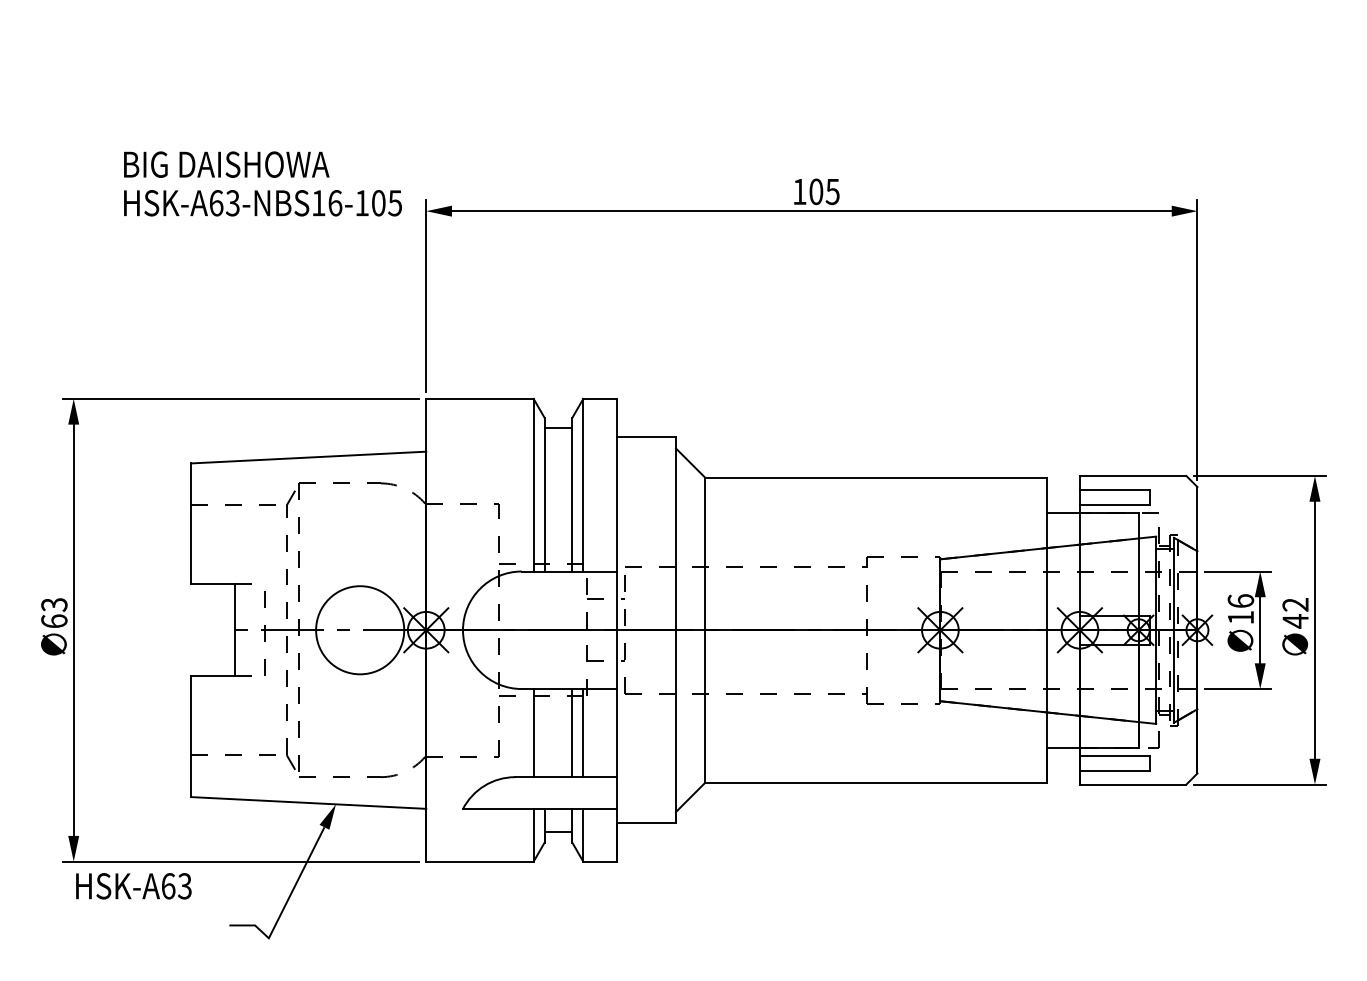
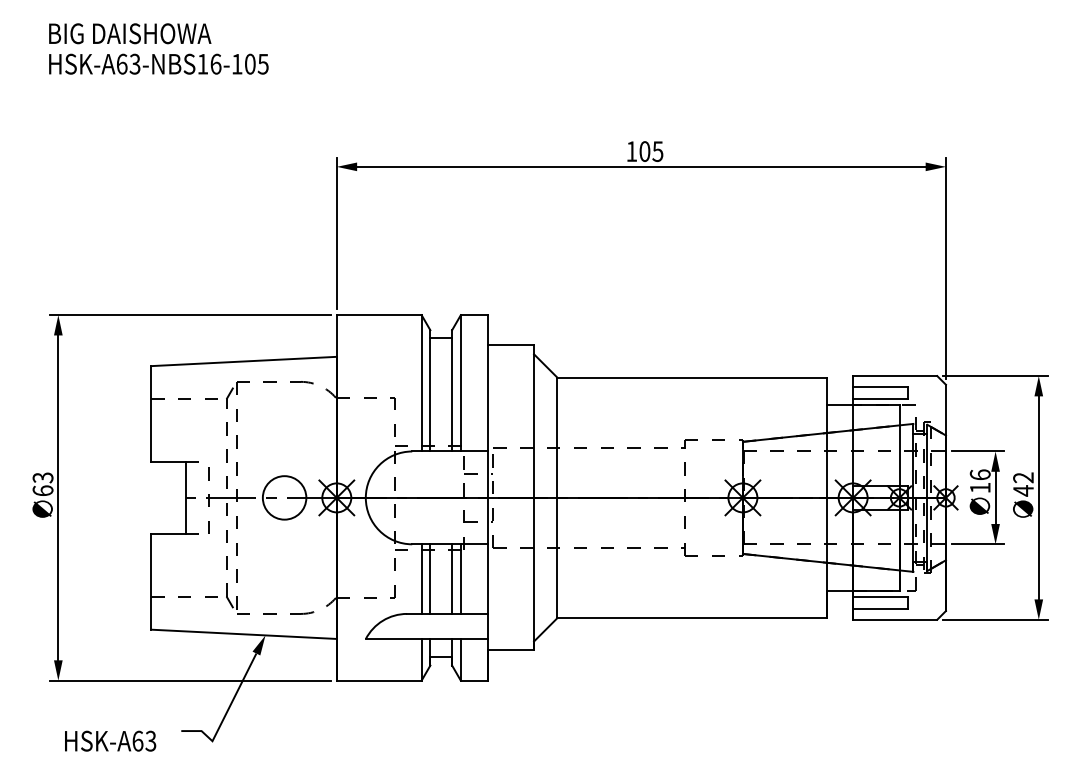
text: (262, 183) -> (158, 48), moved
circle: (359, 629) -> (284, 497), size x0.62
line: (544, 733) -> (430, 579), added
text: (133, 886) -> (110, 741), moved

